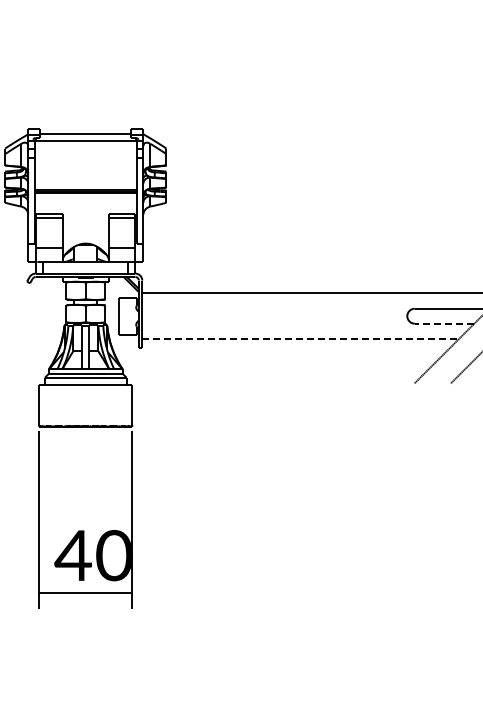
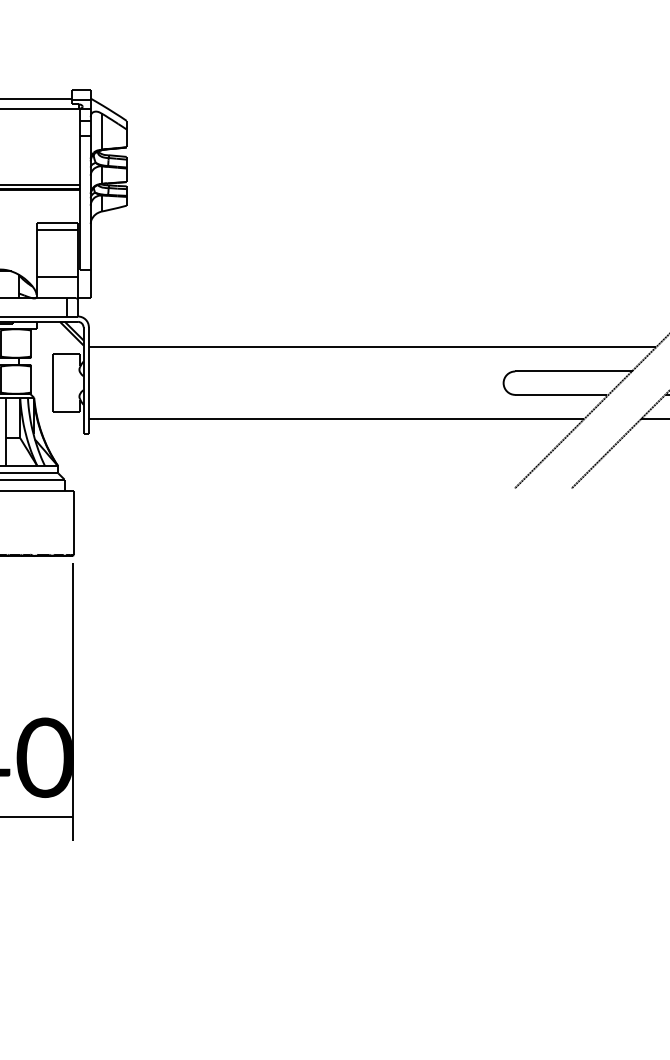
line: (443, 323) -> (560, 394), dashed -> solid
line: (301, 339) -> (338, 419), dashed -> solid

